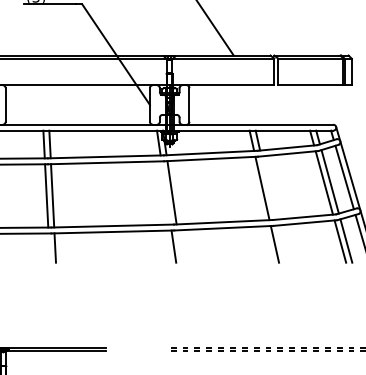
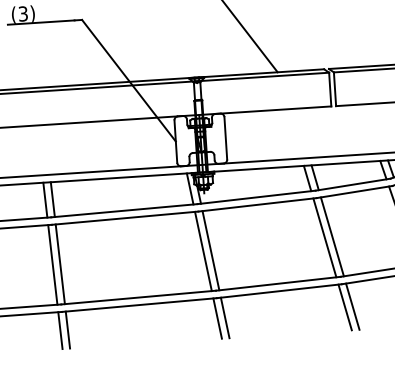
line: (268, 187) -> (332, 236), added
line: (165, 192) -> (202, 250), added
line: (280, 243) -> (352, 305), added
line: (179, 246) -> (224, 317), added
line: (49, 247) -> (60, 329), added

